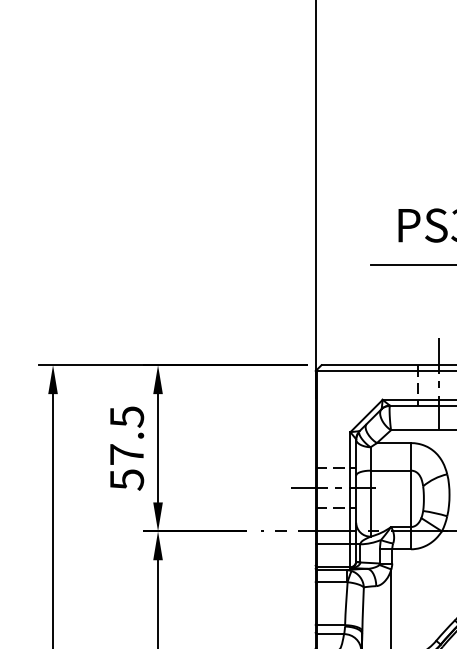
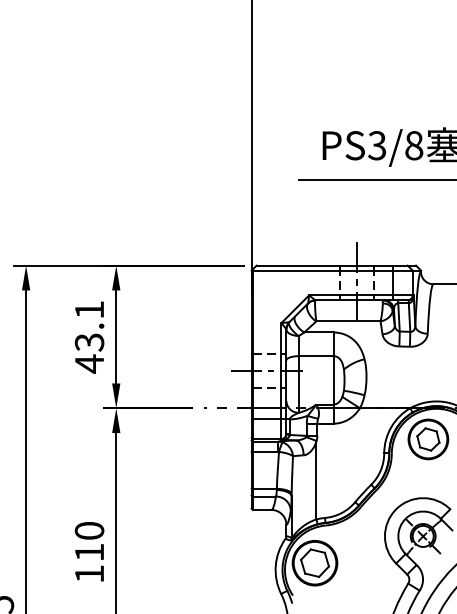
text: (126, 448) -> (89, 337), 57.5 -> 43.1

